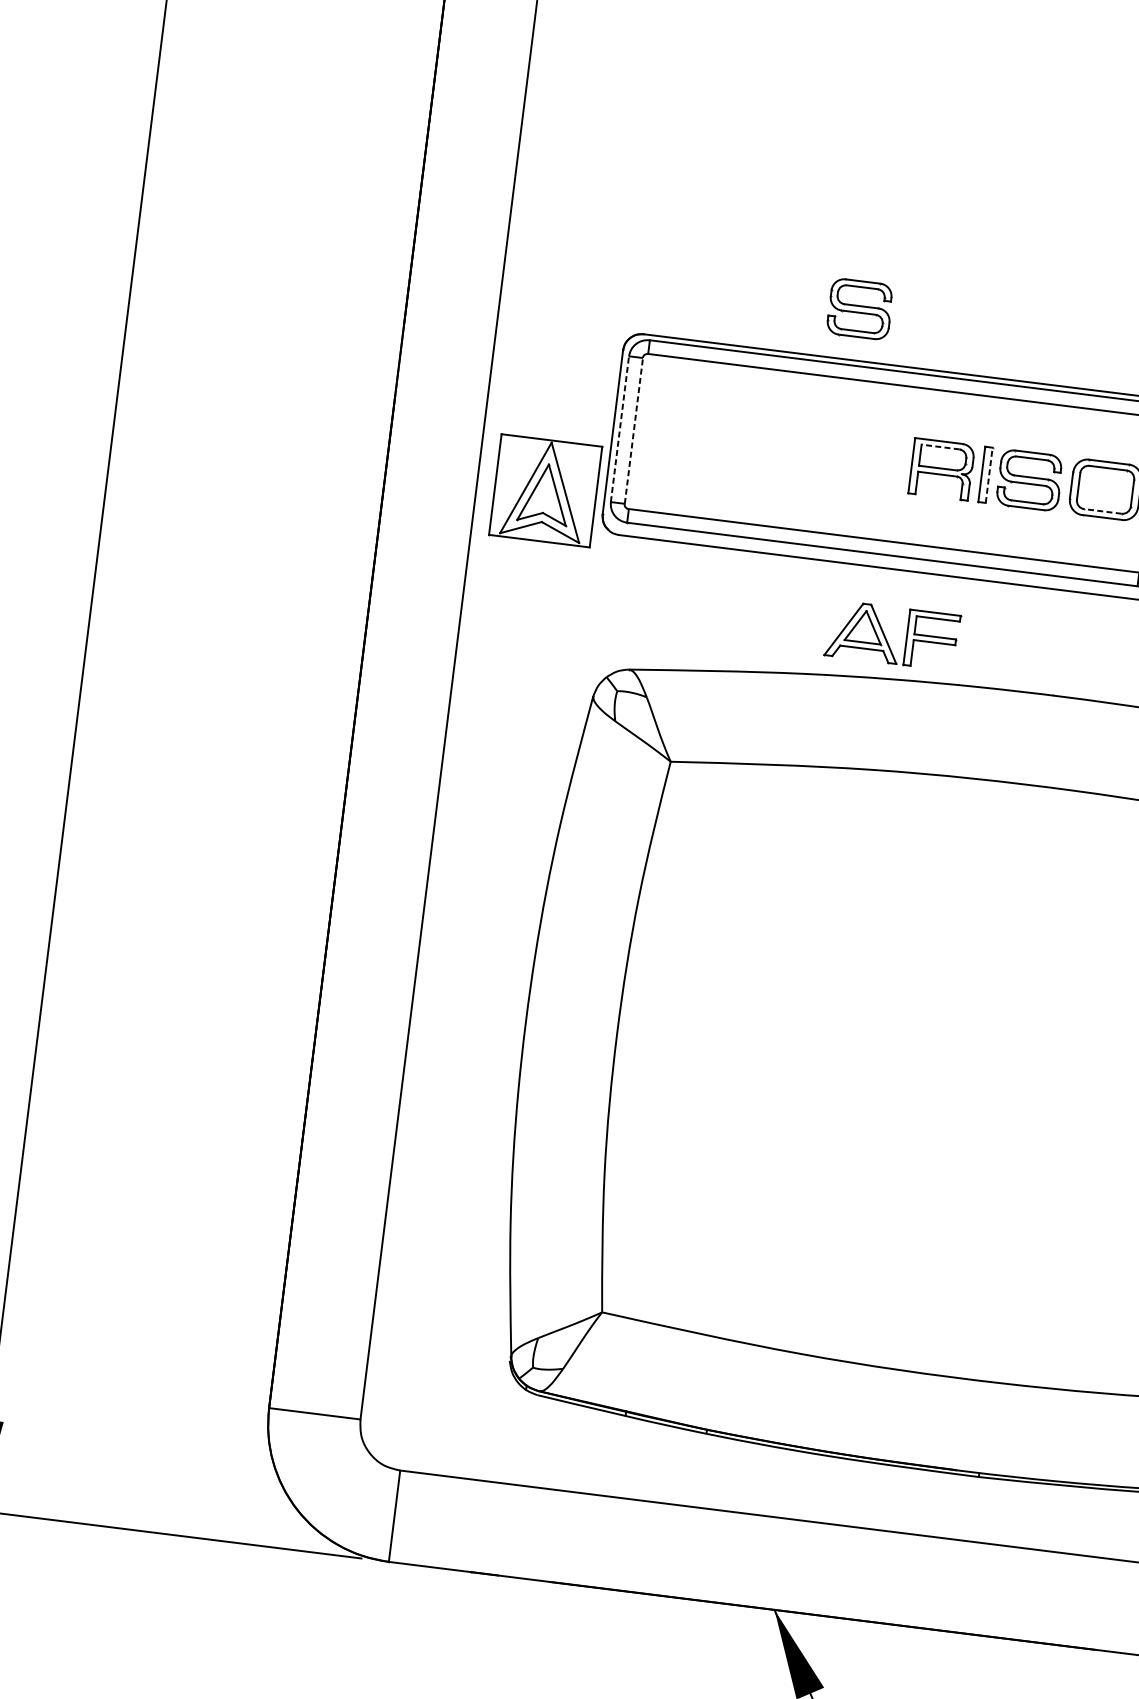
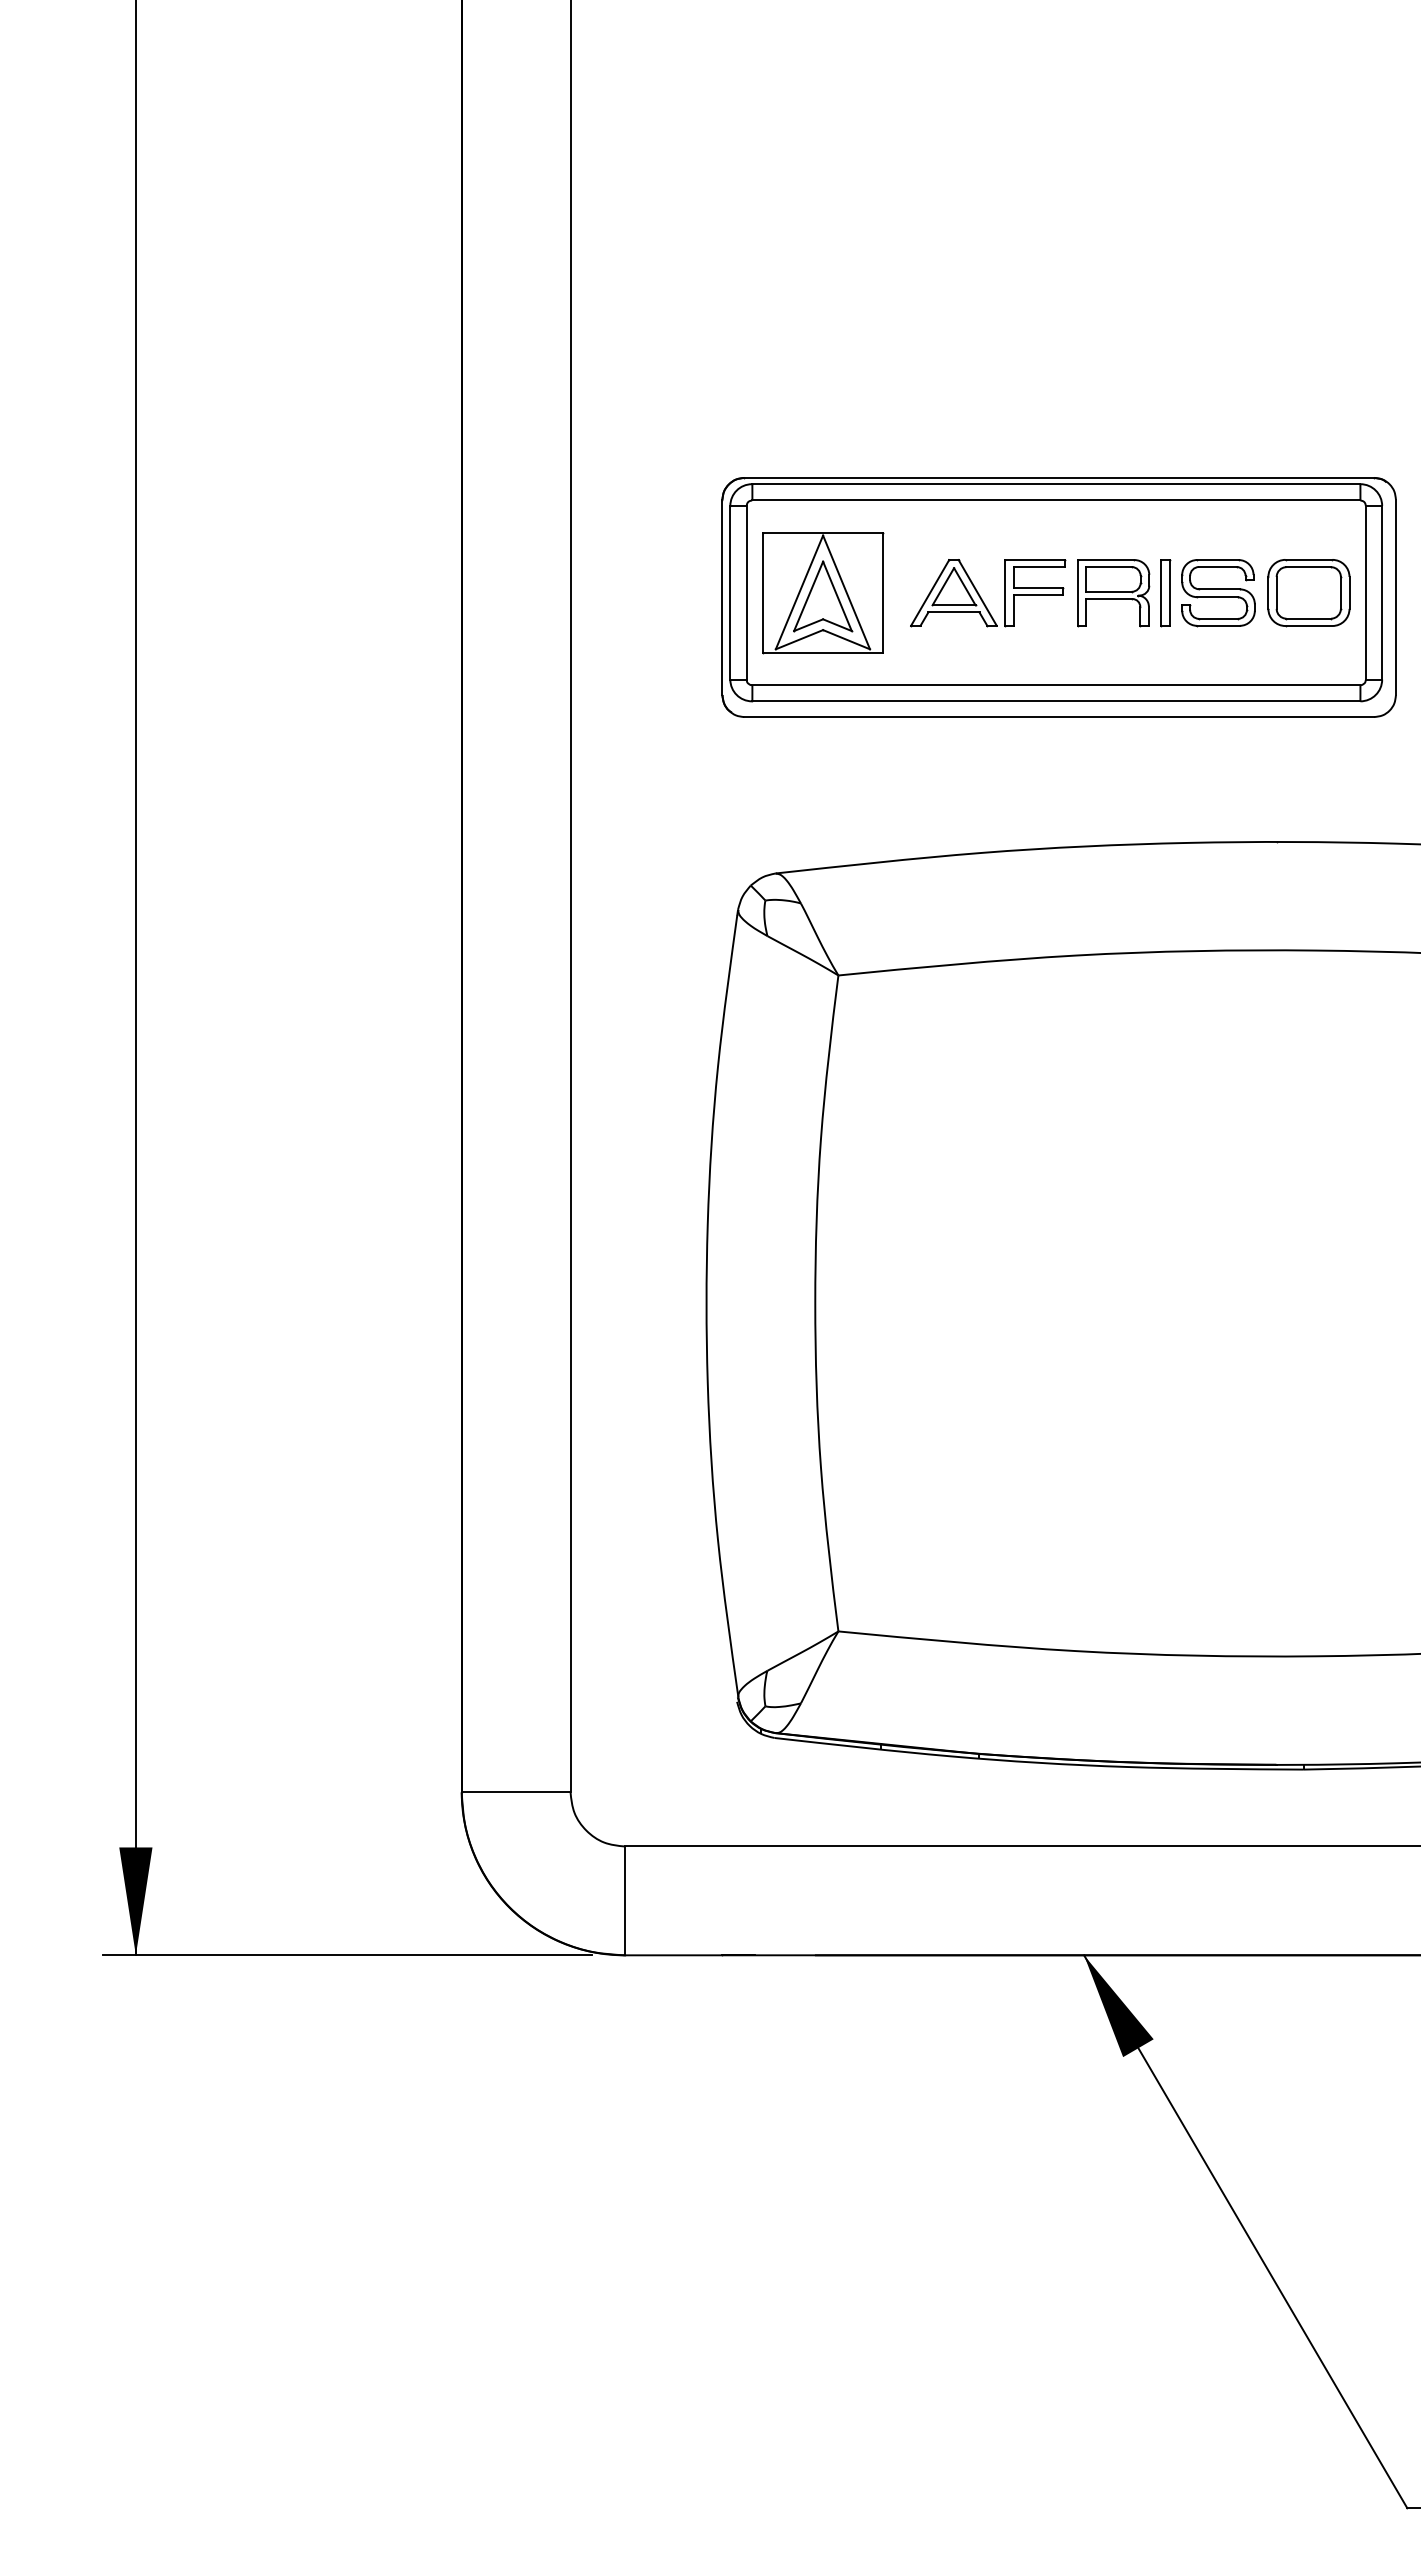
part: (860, 309) -> (994, 417), removed
line: (620, 428) -> (730, 592), dashed -> solid
line: (633, 430) -> (746, 592), dashed -> solid
line: (941, 446) -> (1109, 566), dashed -> solid
line: (989, 474) -> (1170, 592), dashed -> solid
part: (545, 491) -> (823, 593), moved
line: (1102, 511) -> (1308, 618), dashed -> solid
part: (886, 638) -> (981, 597), moved

